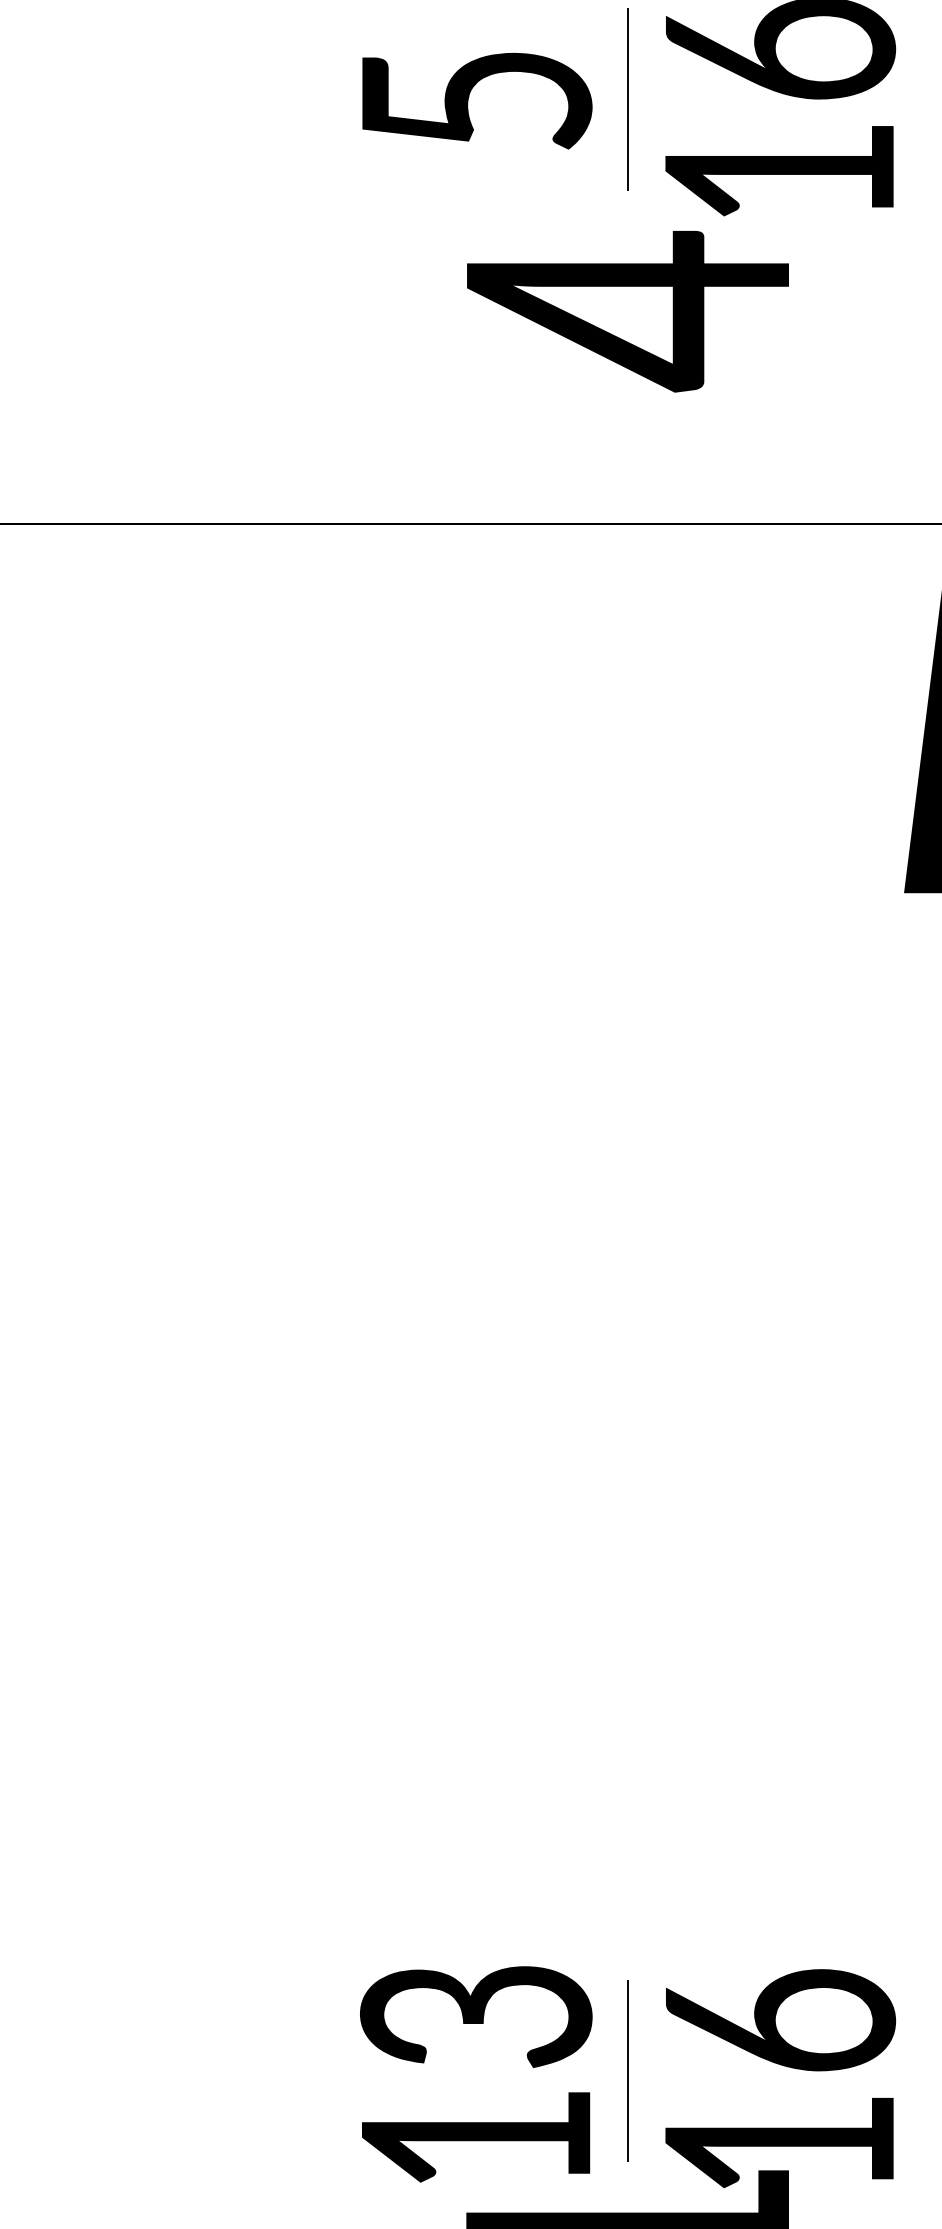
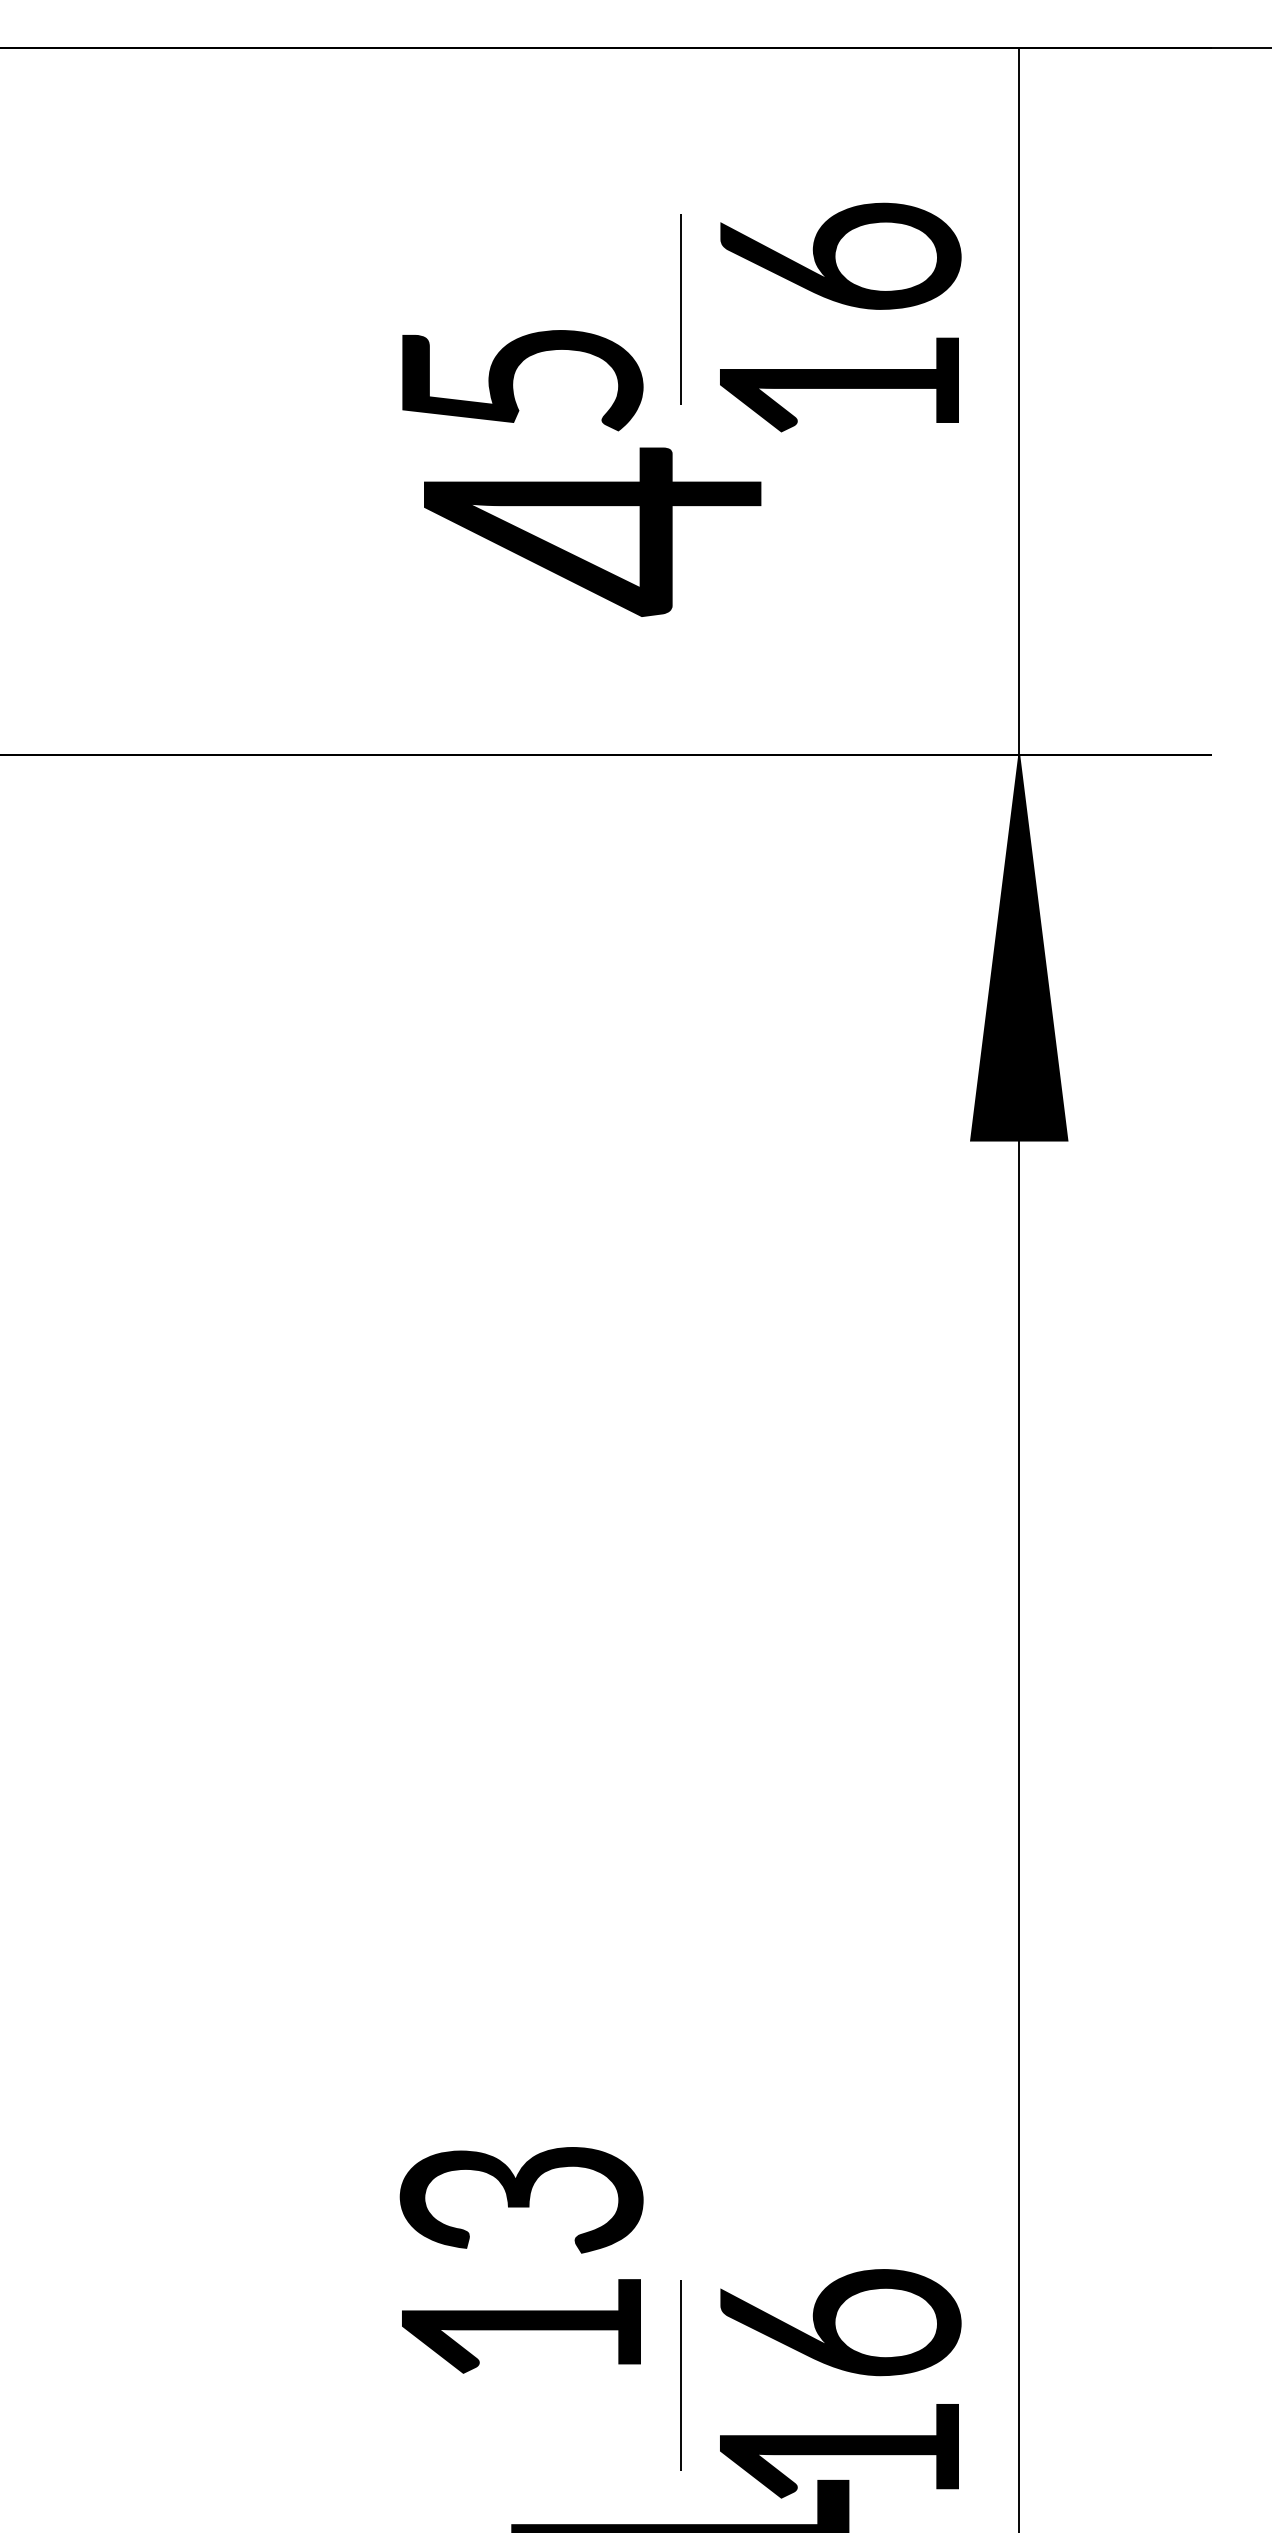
text: (477, 101) -> (522, 380), moved
text: (627, 311) -> (592, 531), moved
text: (476, 2074) -> (521, 2260), moved

